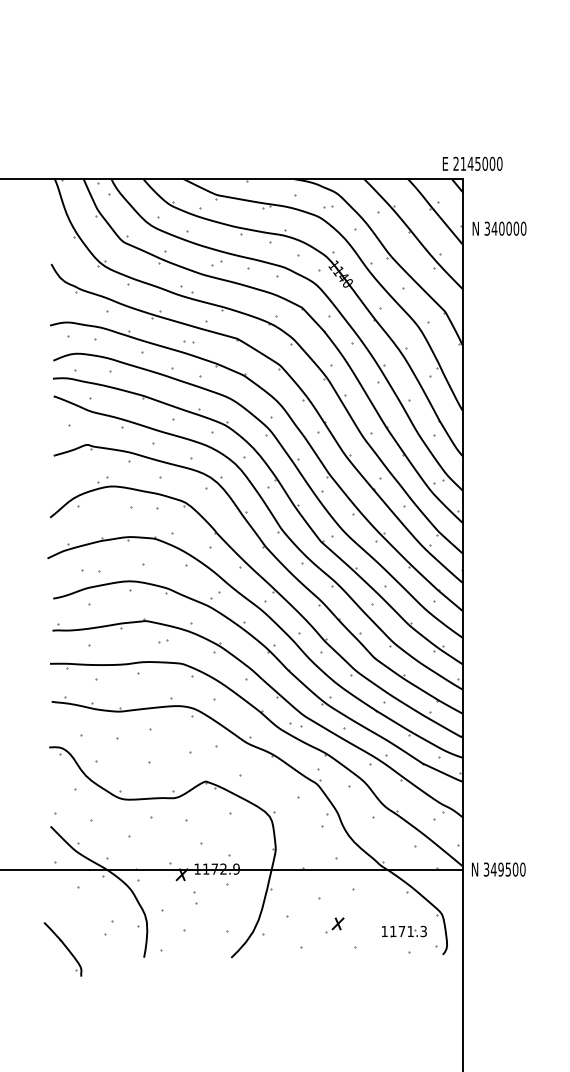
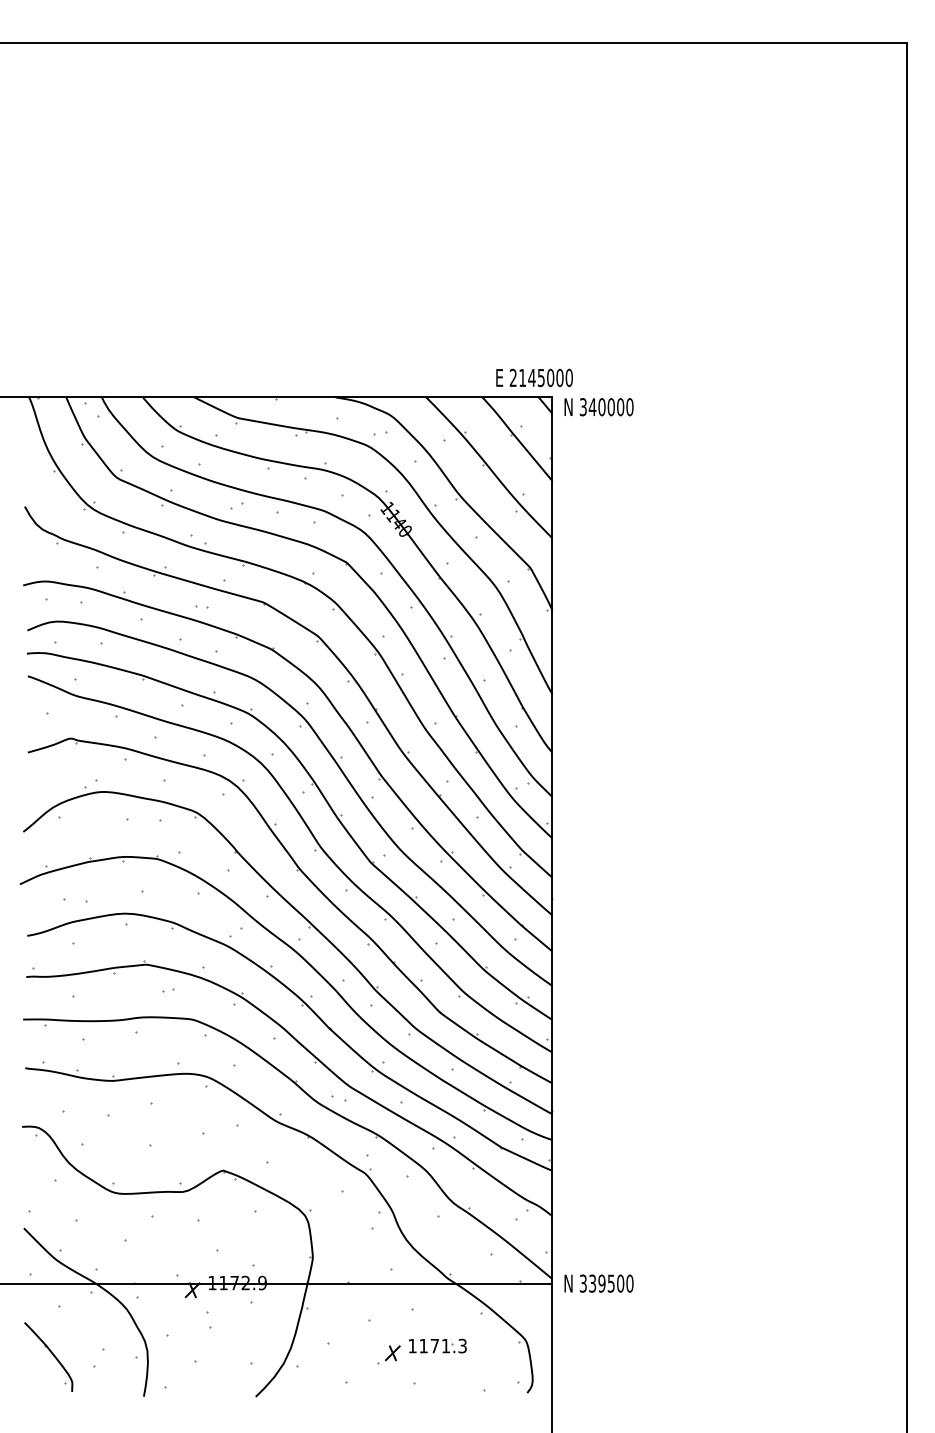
text: (472, 163) -> (534, 377), moved
text: (499, 228) -> (598, 407), moved
text: (493, 869) -> (592, 1283), 349500 -> 339500
part: (404, 931) -> (437, 1345), moved
part: (62, 948) -> (48, 1356), moved

